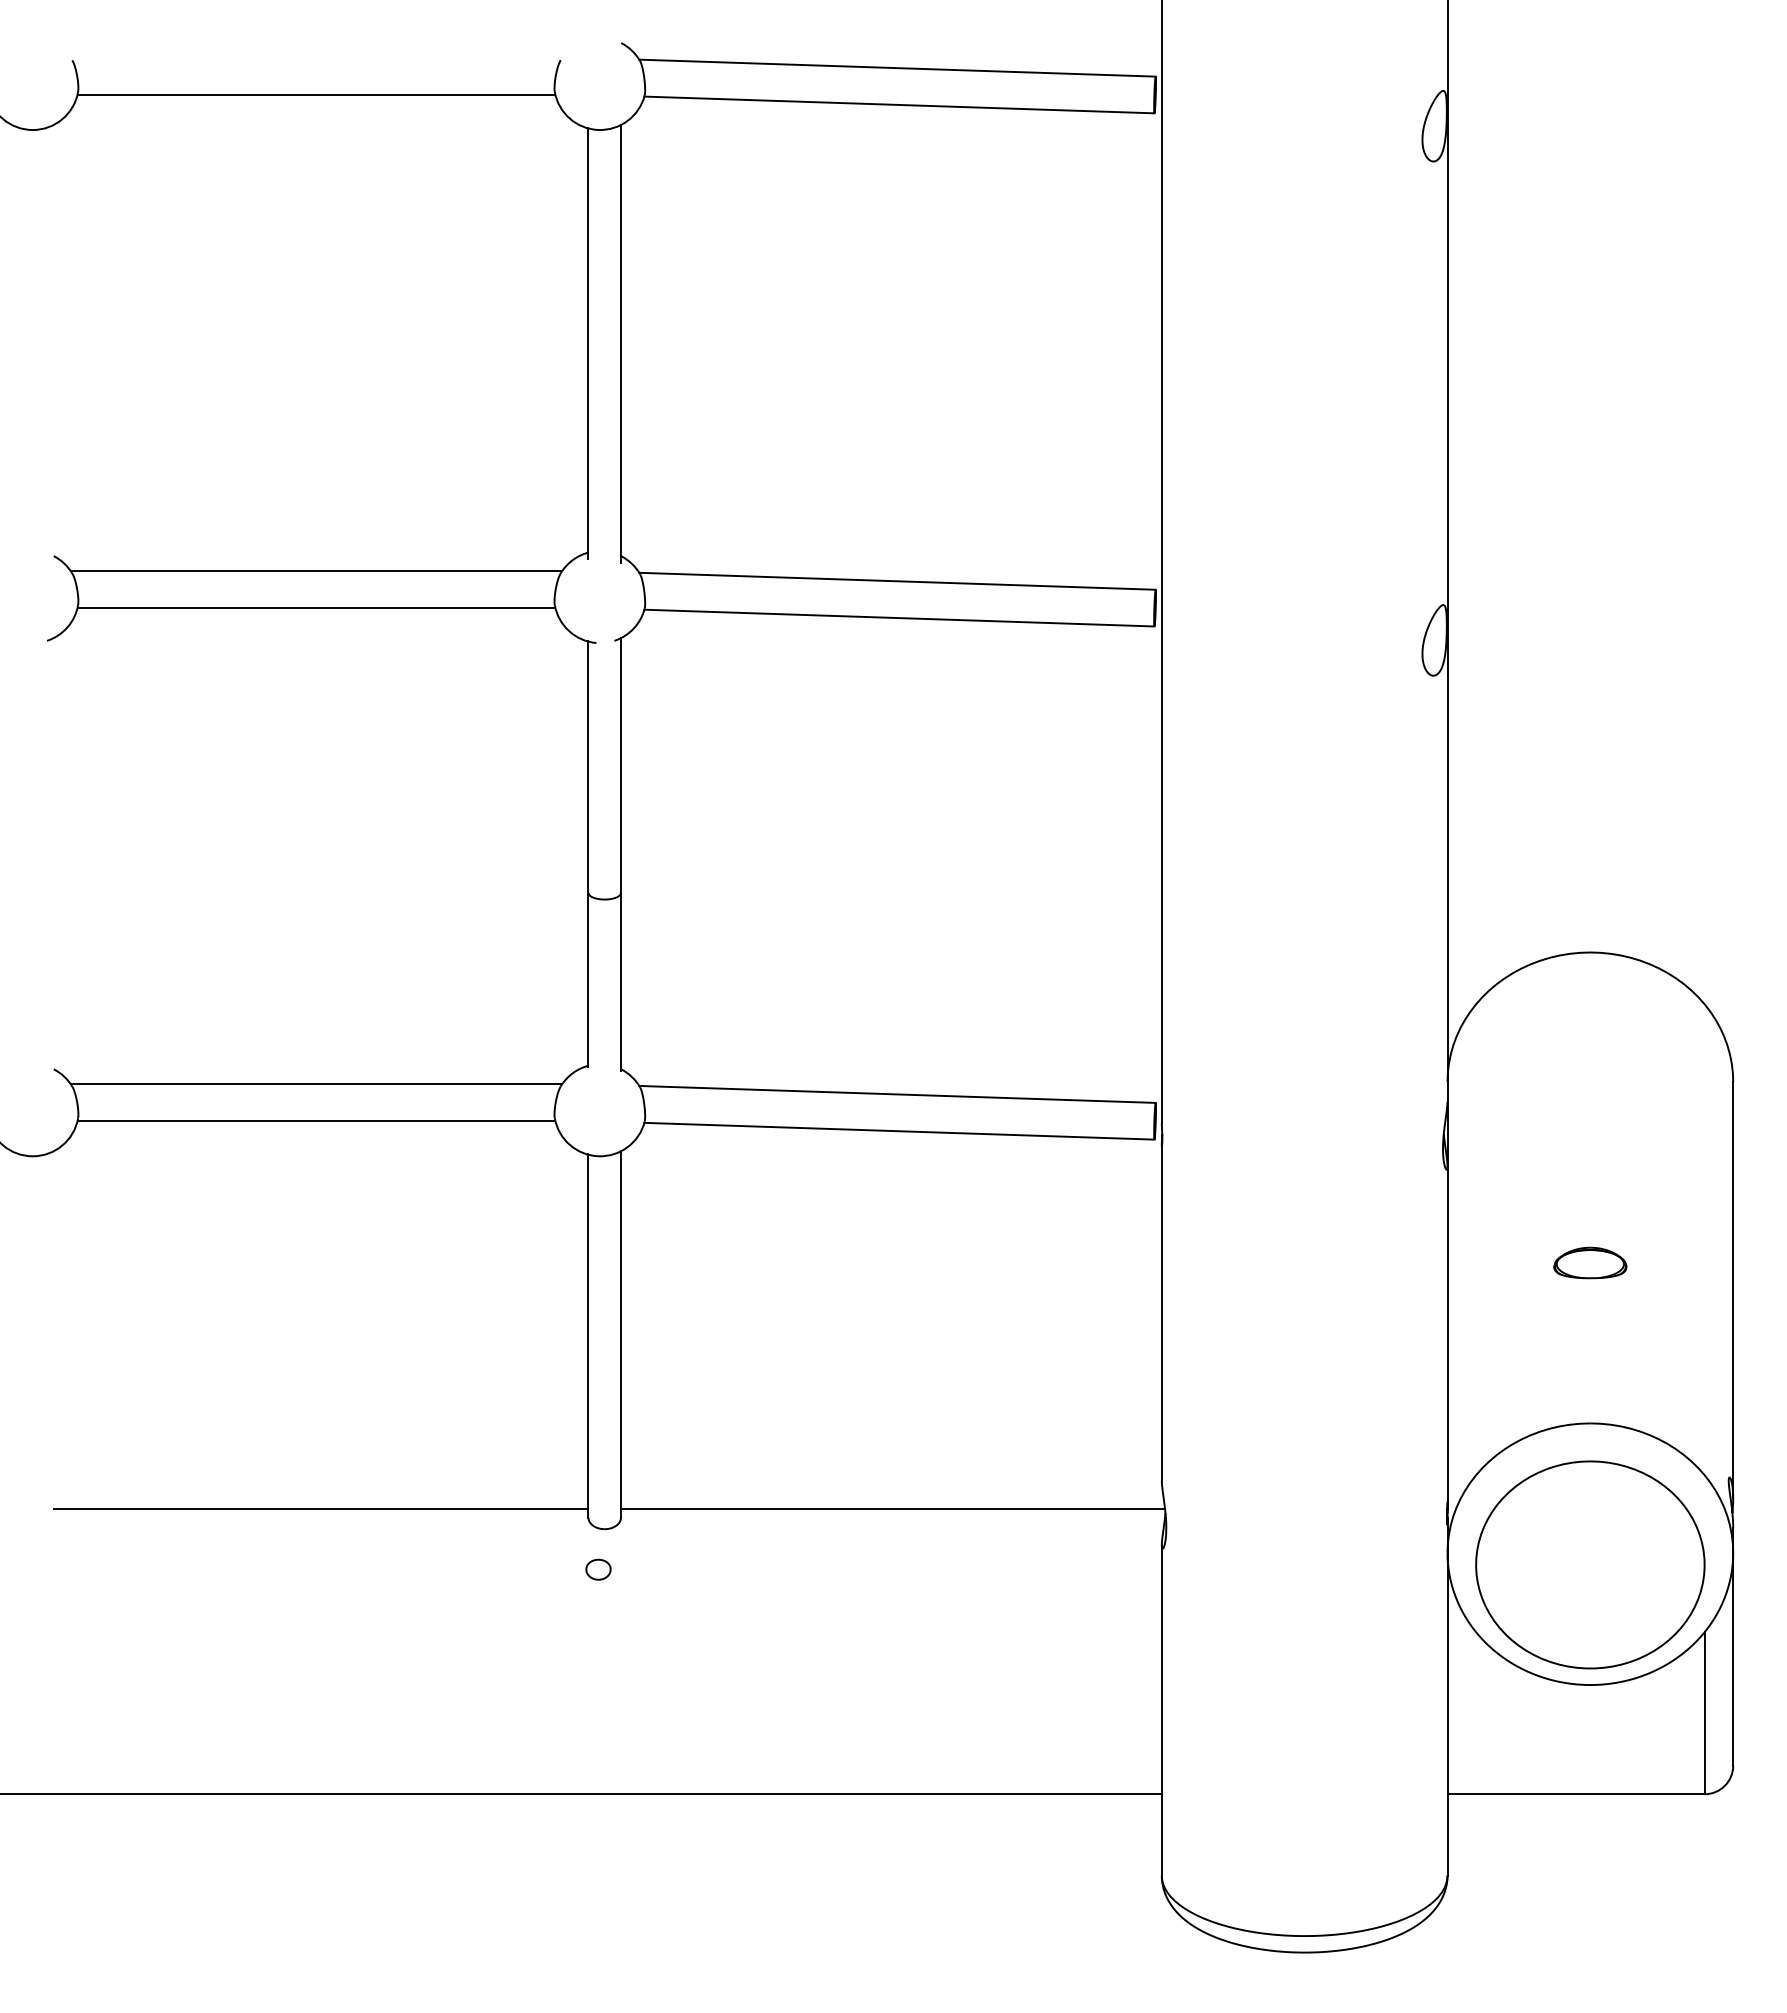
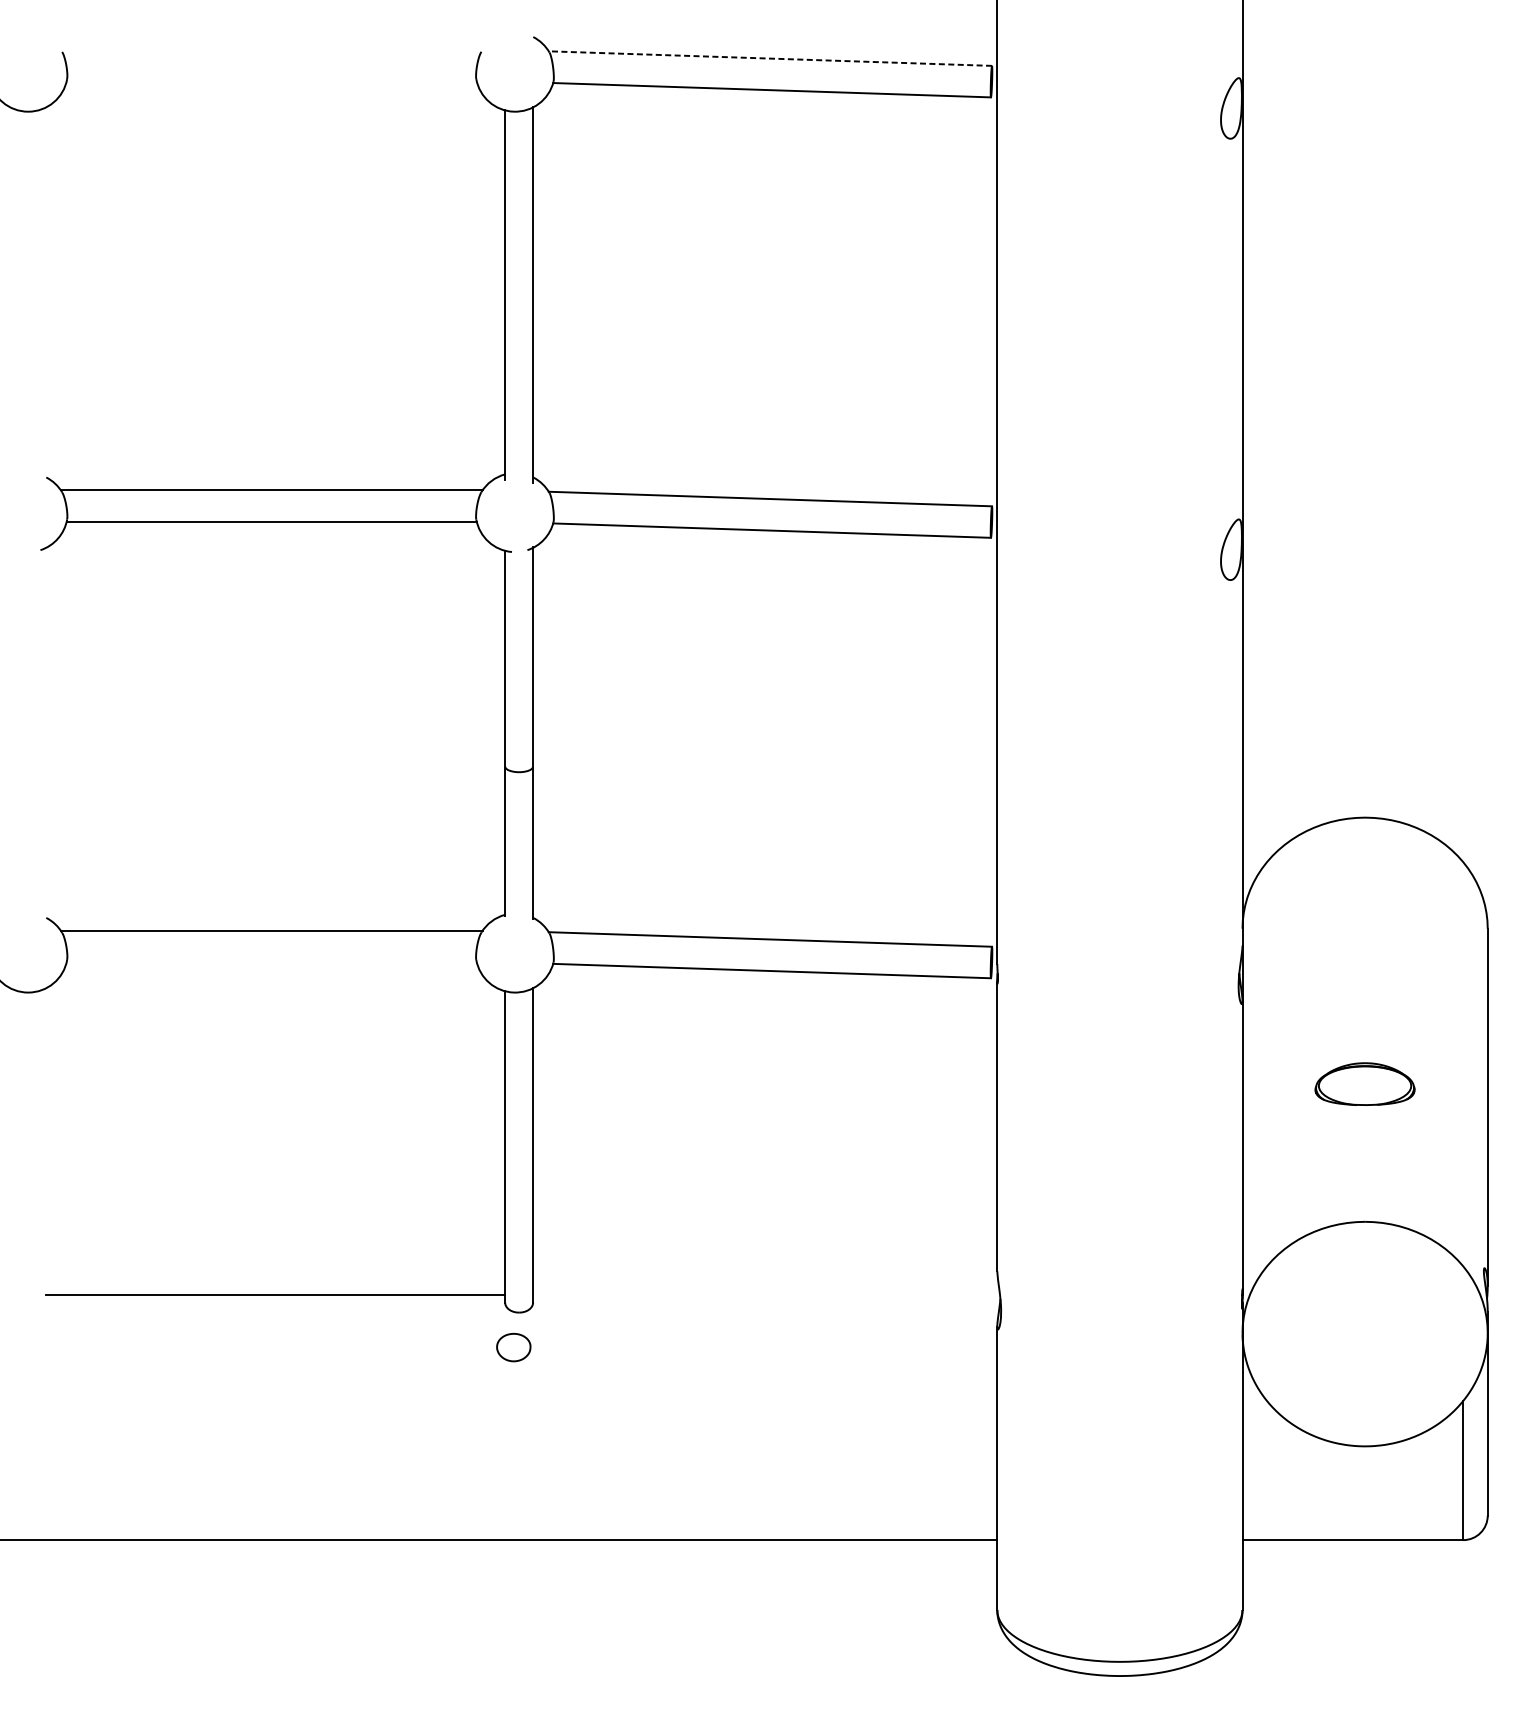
line: (896, 68) -> (769, 58), solid -> dashed
line: (316, 94) -> (271, 81), removed
line: (316, 1120) -> (271, 961), removed
part: (1590, 1262) -> (1365, 1083), size x1.6
line: (893, 1508) -> (767, 1294), removed
part: (1590, 1564) -> (1365, 1342), removed
part: (598, 1569) -> (513, 1347), size x1.6

